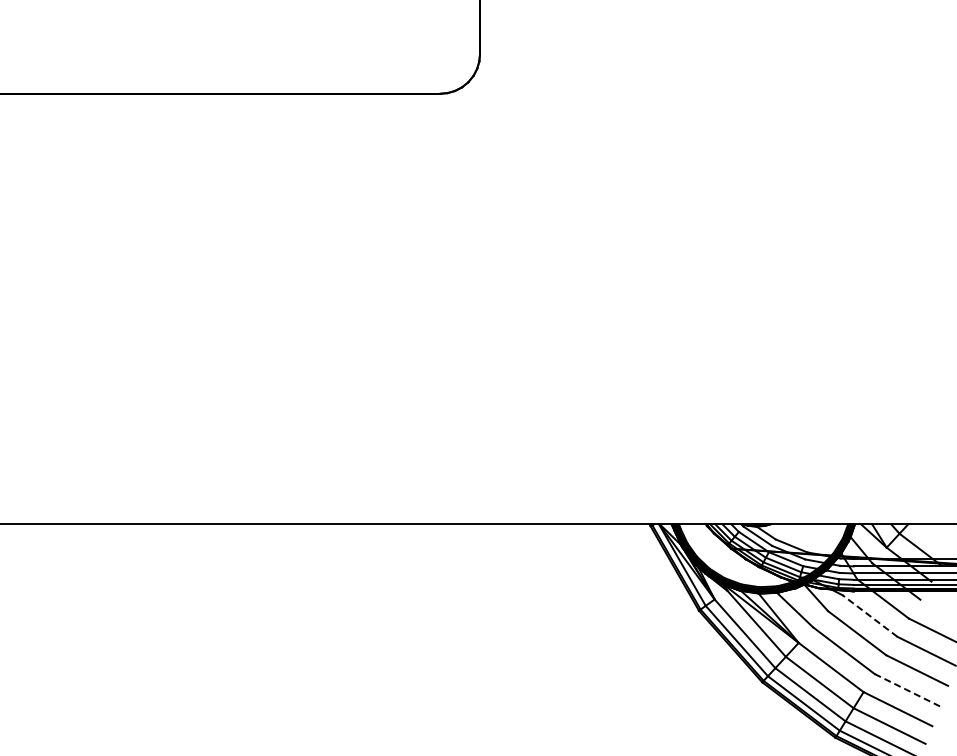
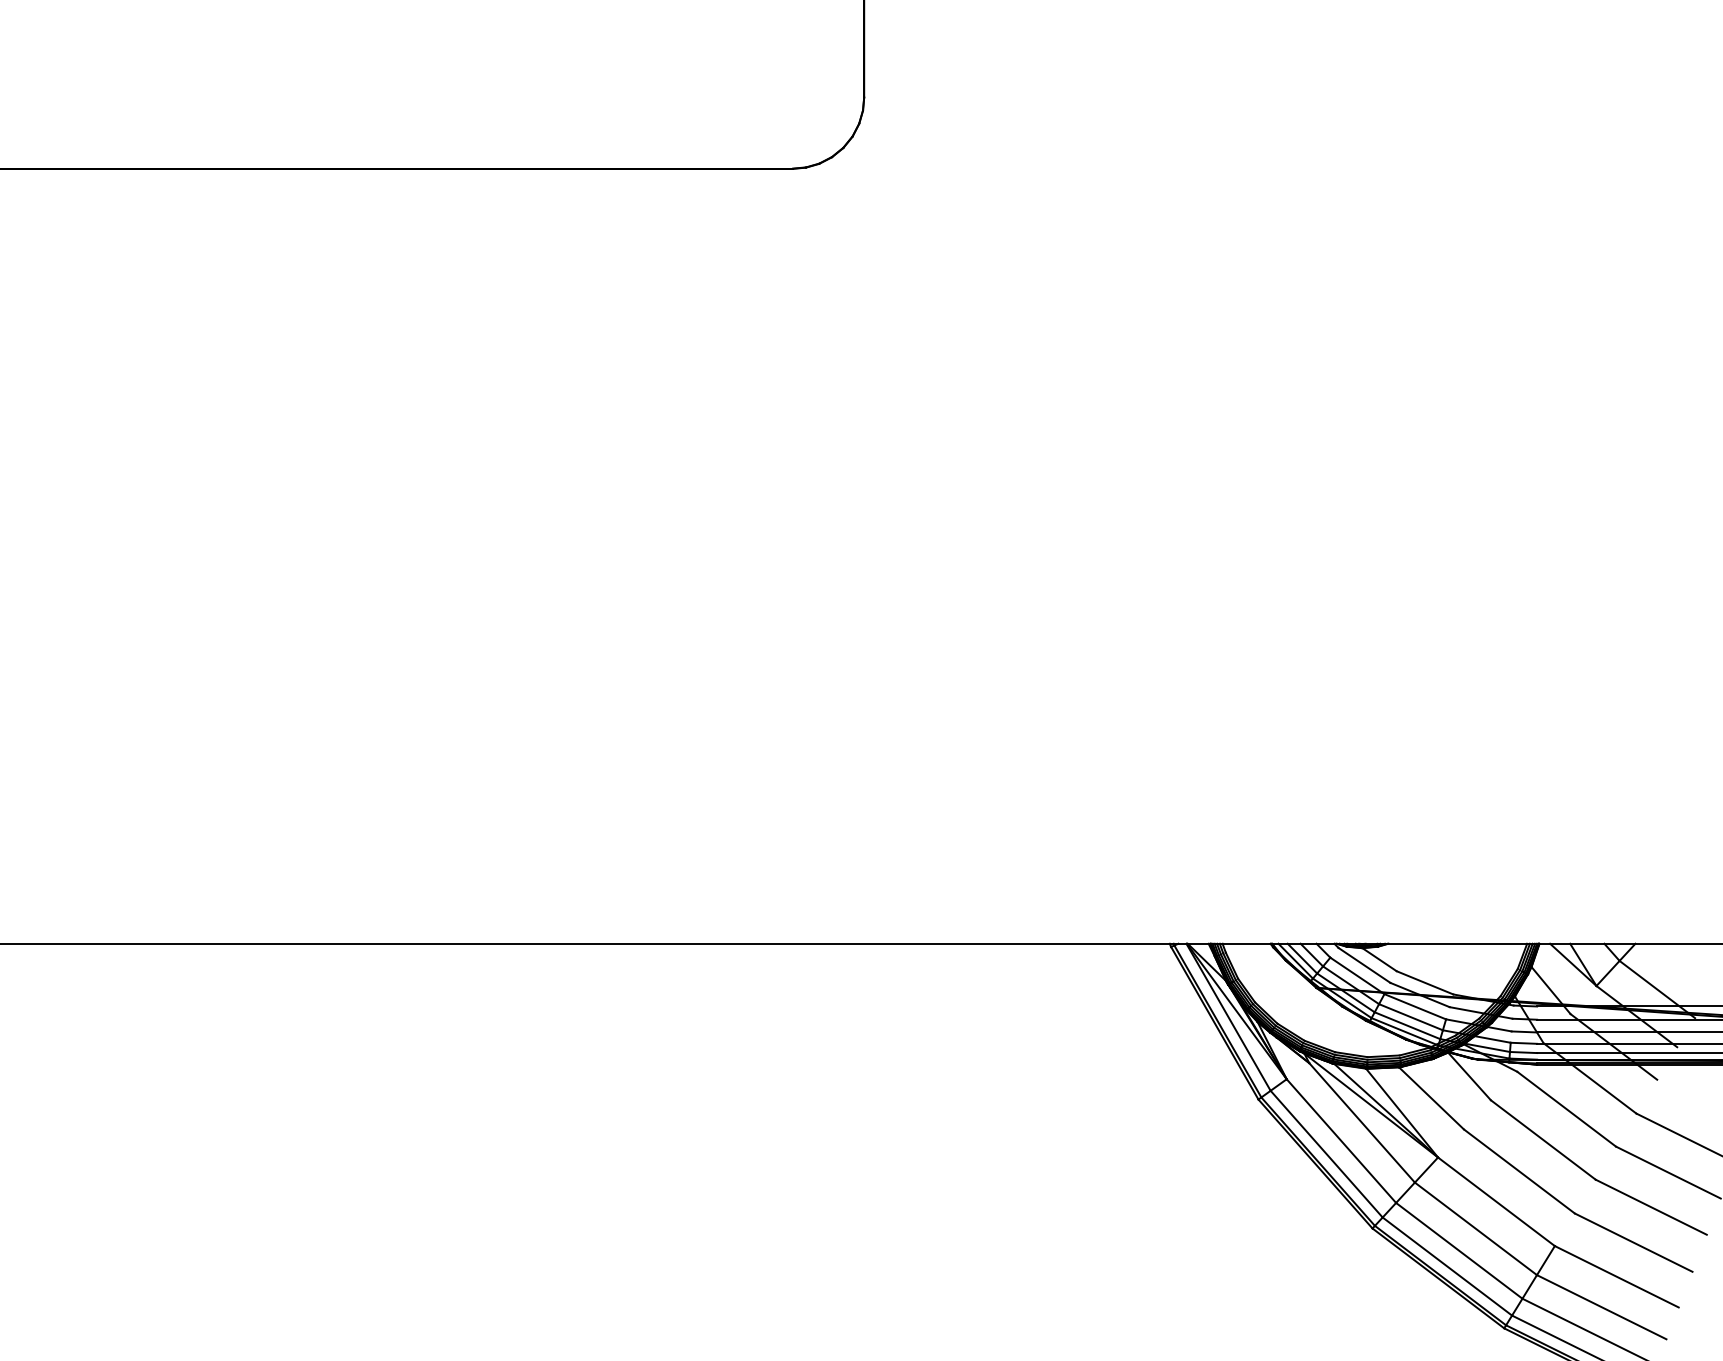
line: (869, 615) -> (1565, 1108), dashed -> solid
line: (906, 690) -> (1632, 1243), dashed -> solid

